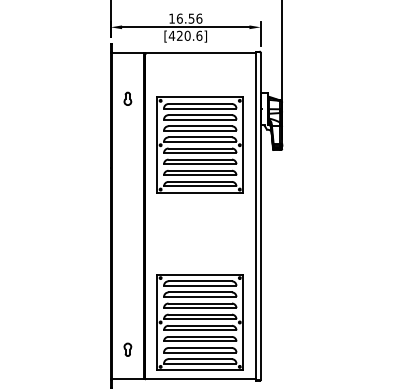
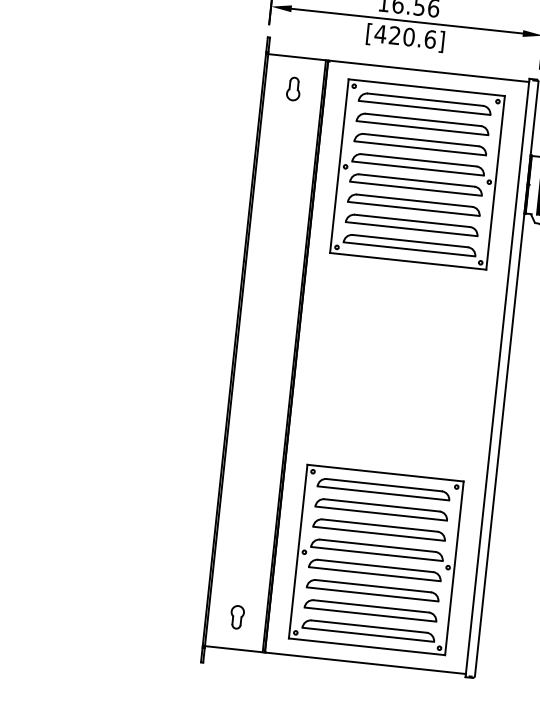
part: (127, 98) -> (293, 88), moved
part: (199, 144) -> (416, 173), moved
part: (127, 349) -> (236, 616), moved

